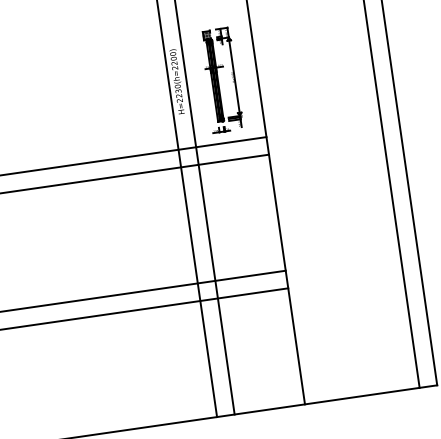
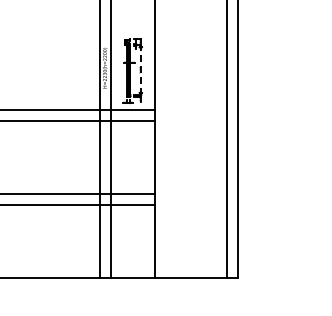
line: (234, 77) -> (140, 70), solid -> dashed

